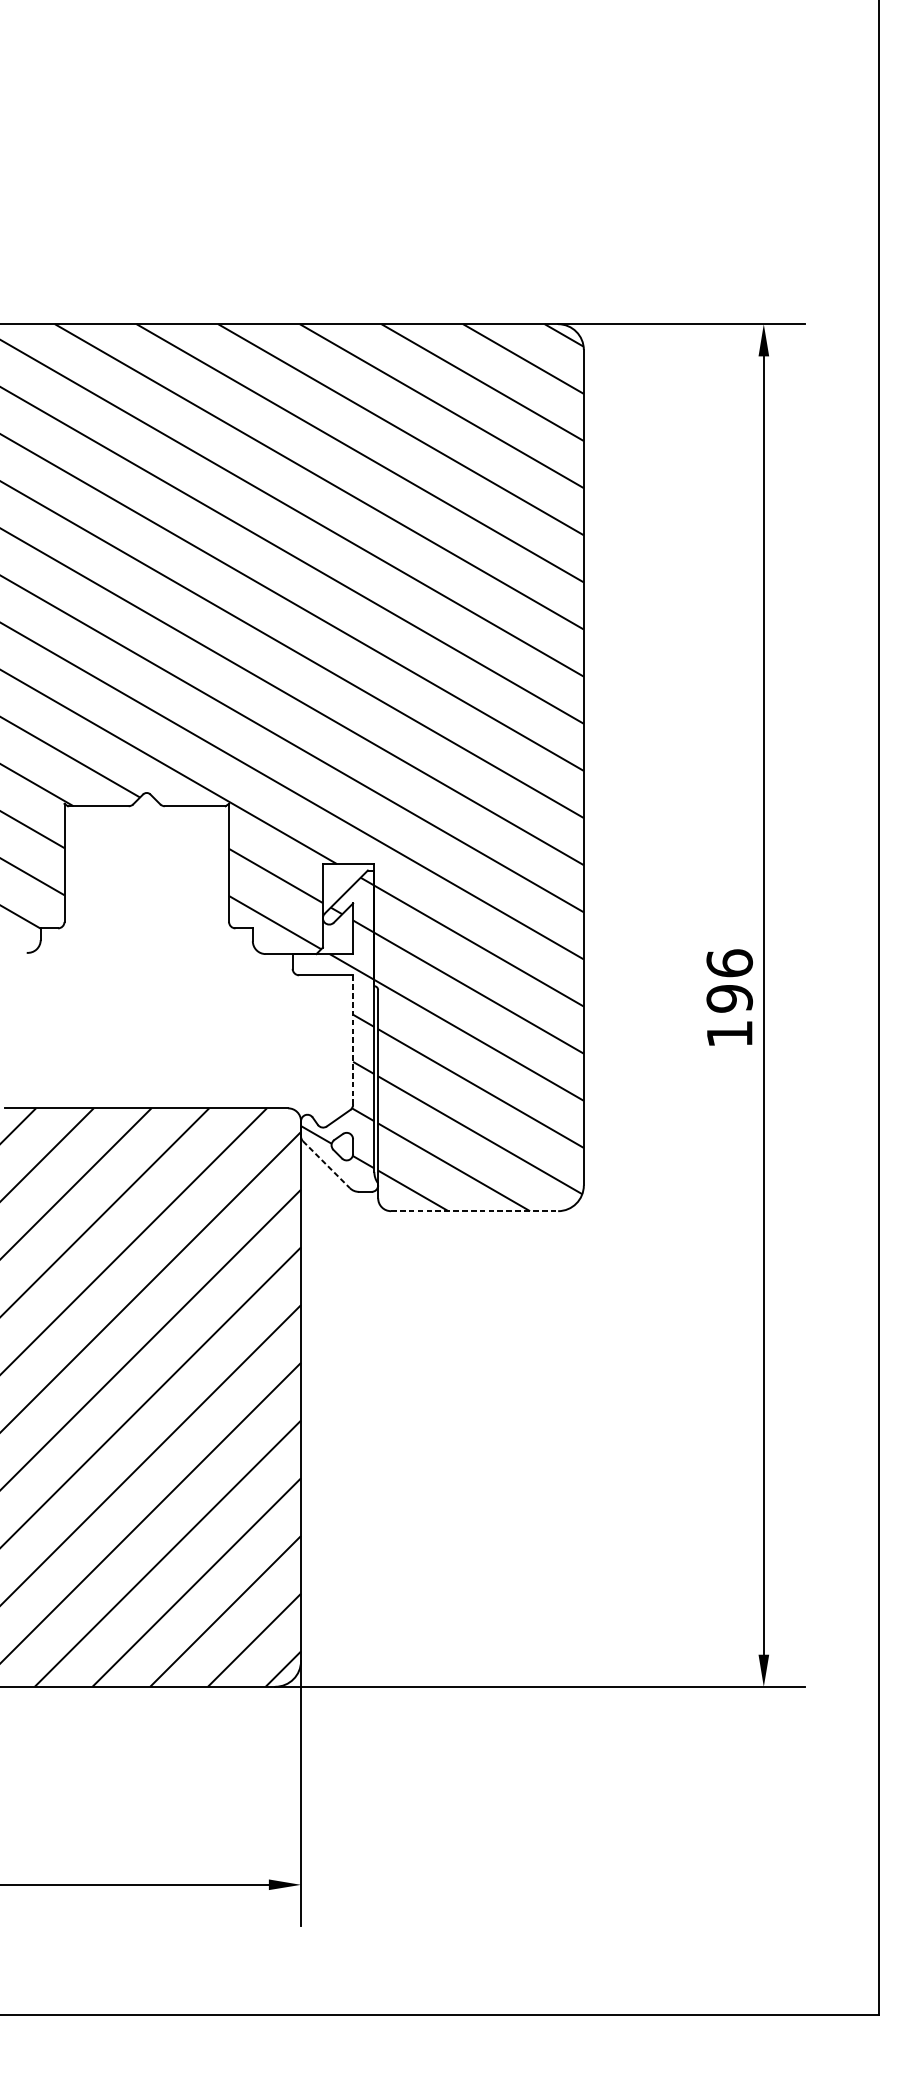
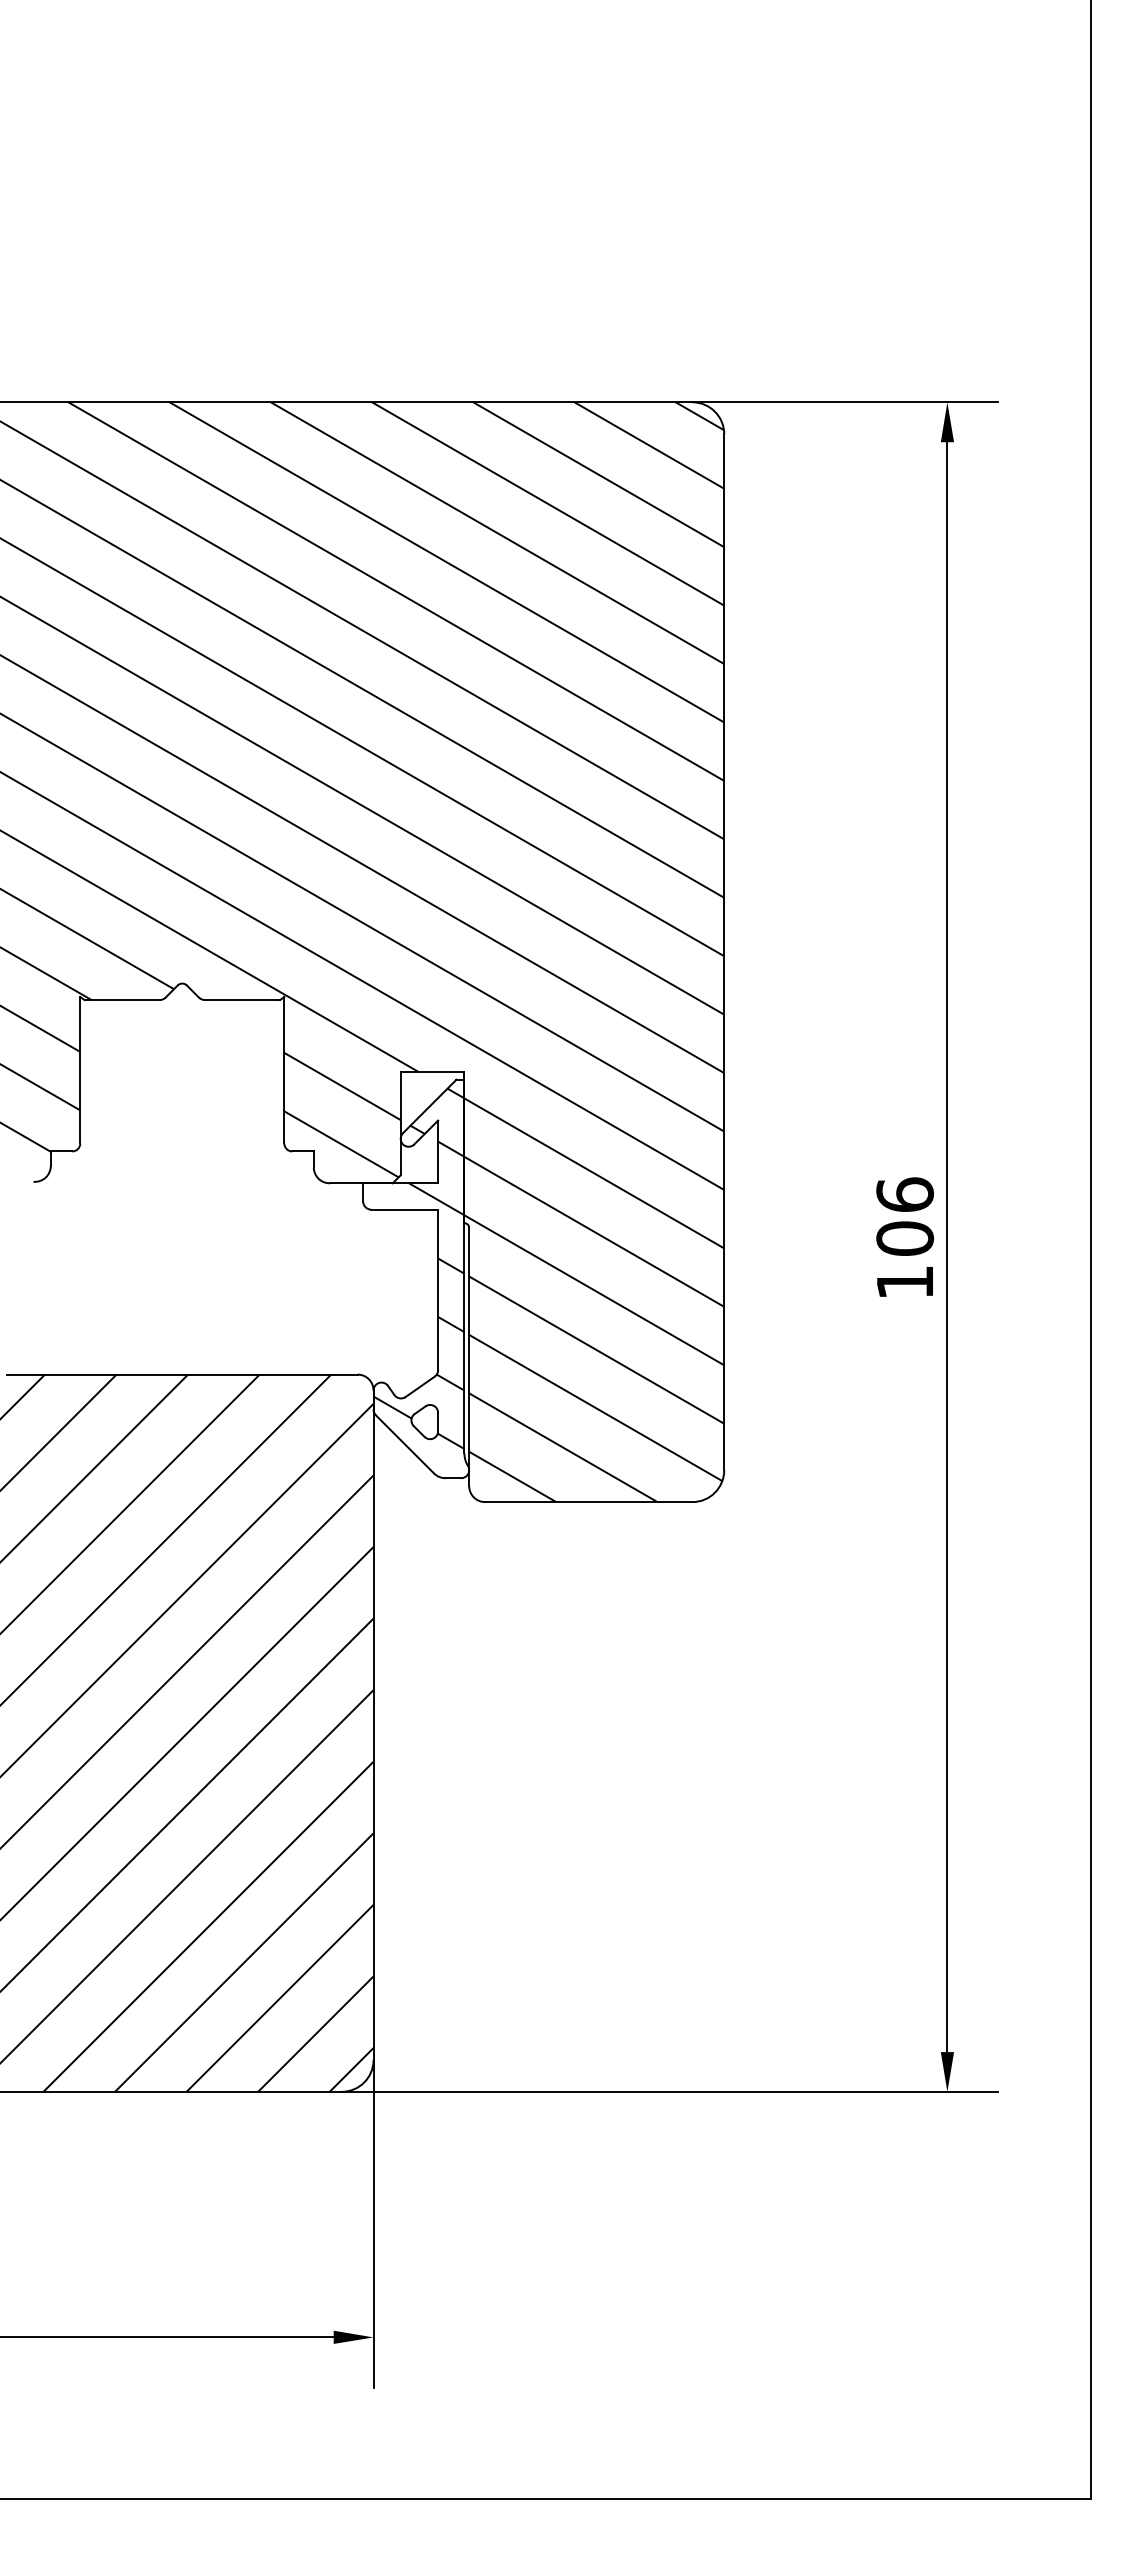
text: (730, 998) -> (905, 1238), 196 -> 106
line: (353, 1040) -> (438, 1290), dashed -> solid
line: (326, 1164) -> (405, 1444), dashed -> solid
line: (474, 1211) -> (588, 1502), dashed -> solid

